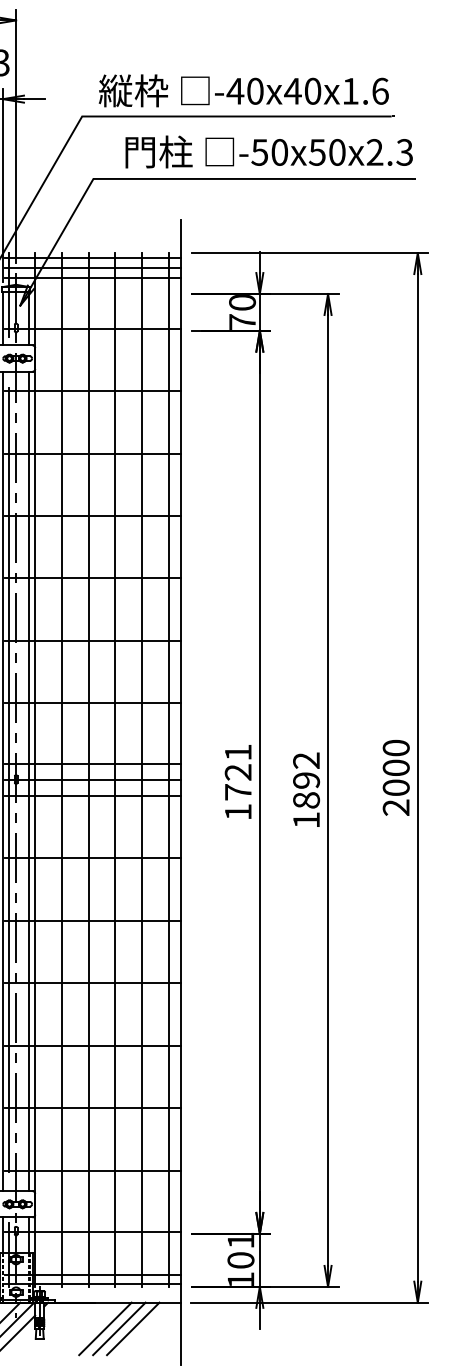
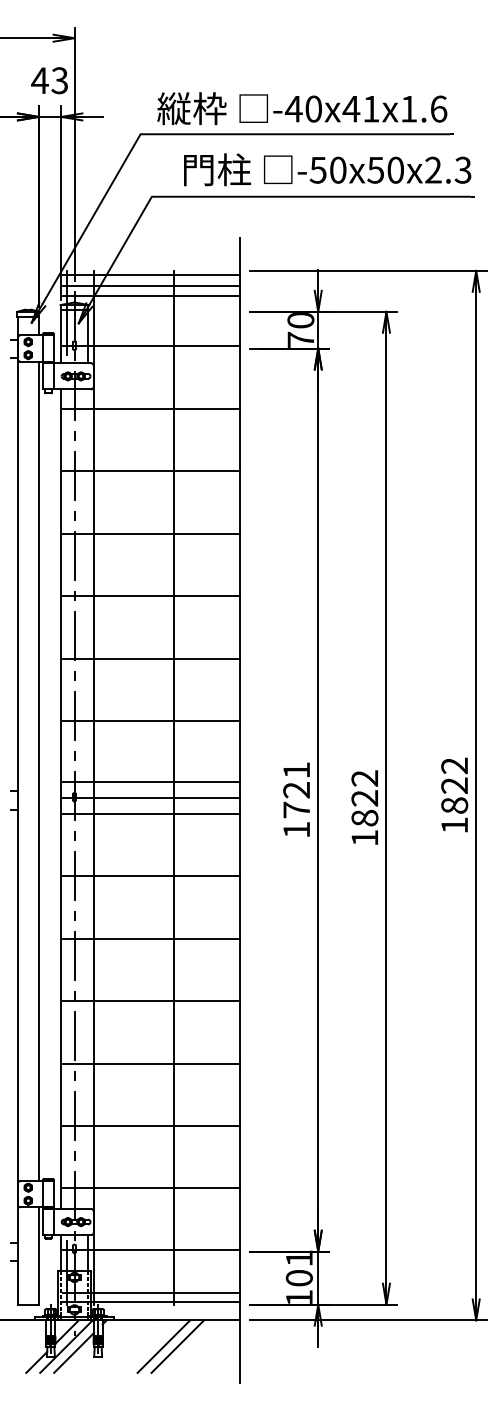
text: (313, 90) -> (371, 108), -40x40x1.6 -> -40x41x1.6
line: (62, 769) -> (120, 787), removed
line: (89, 769) -> (147, 787), removed
line: (142, 769) -> (200, 787), removed
line: (168, 769) -> (226, 787), removed
text: (396, 777) -> (454, 795), 2000 -> 1822
line: (9, 779) -> (67, 797), removed
line: (29, 780) -> (87, 798), removed
text: (306, 780) -> (364, 798), 1892 -> 1822
line: (133, 1328) -> (191, 1346), removed

